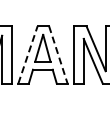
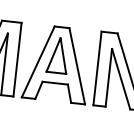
line: (28, 54) -> (38, 61), dashed -> solid
line: (58, 55) -> (77, 67), dashed -> solid

